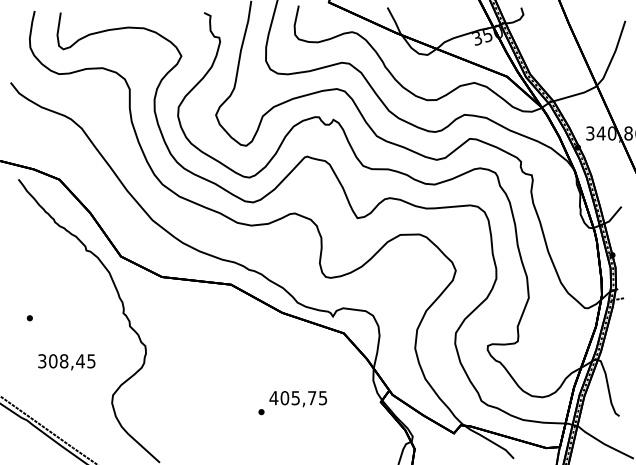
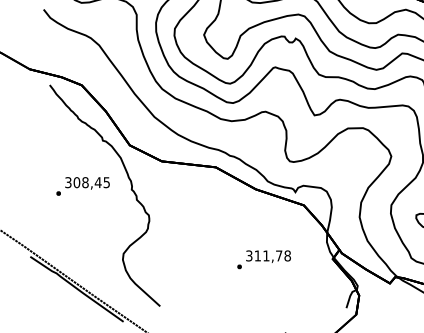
text: (66, 362) -> (87, 183), moved
text: (298, 398) -> (268, 256), 405,75 -> 311,78

